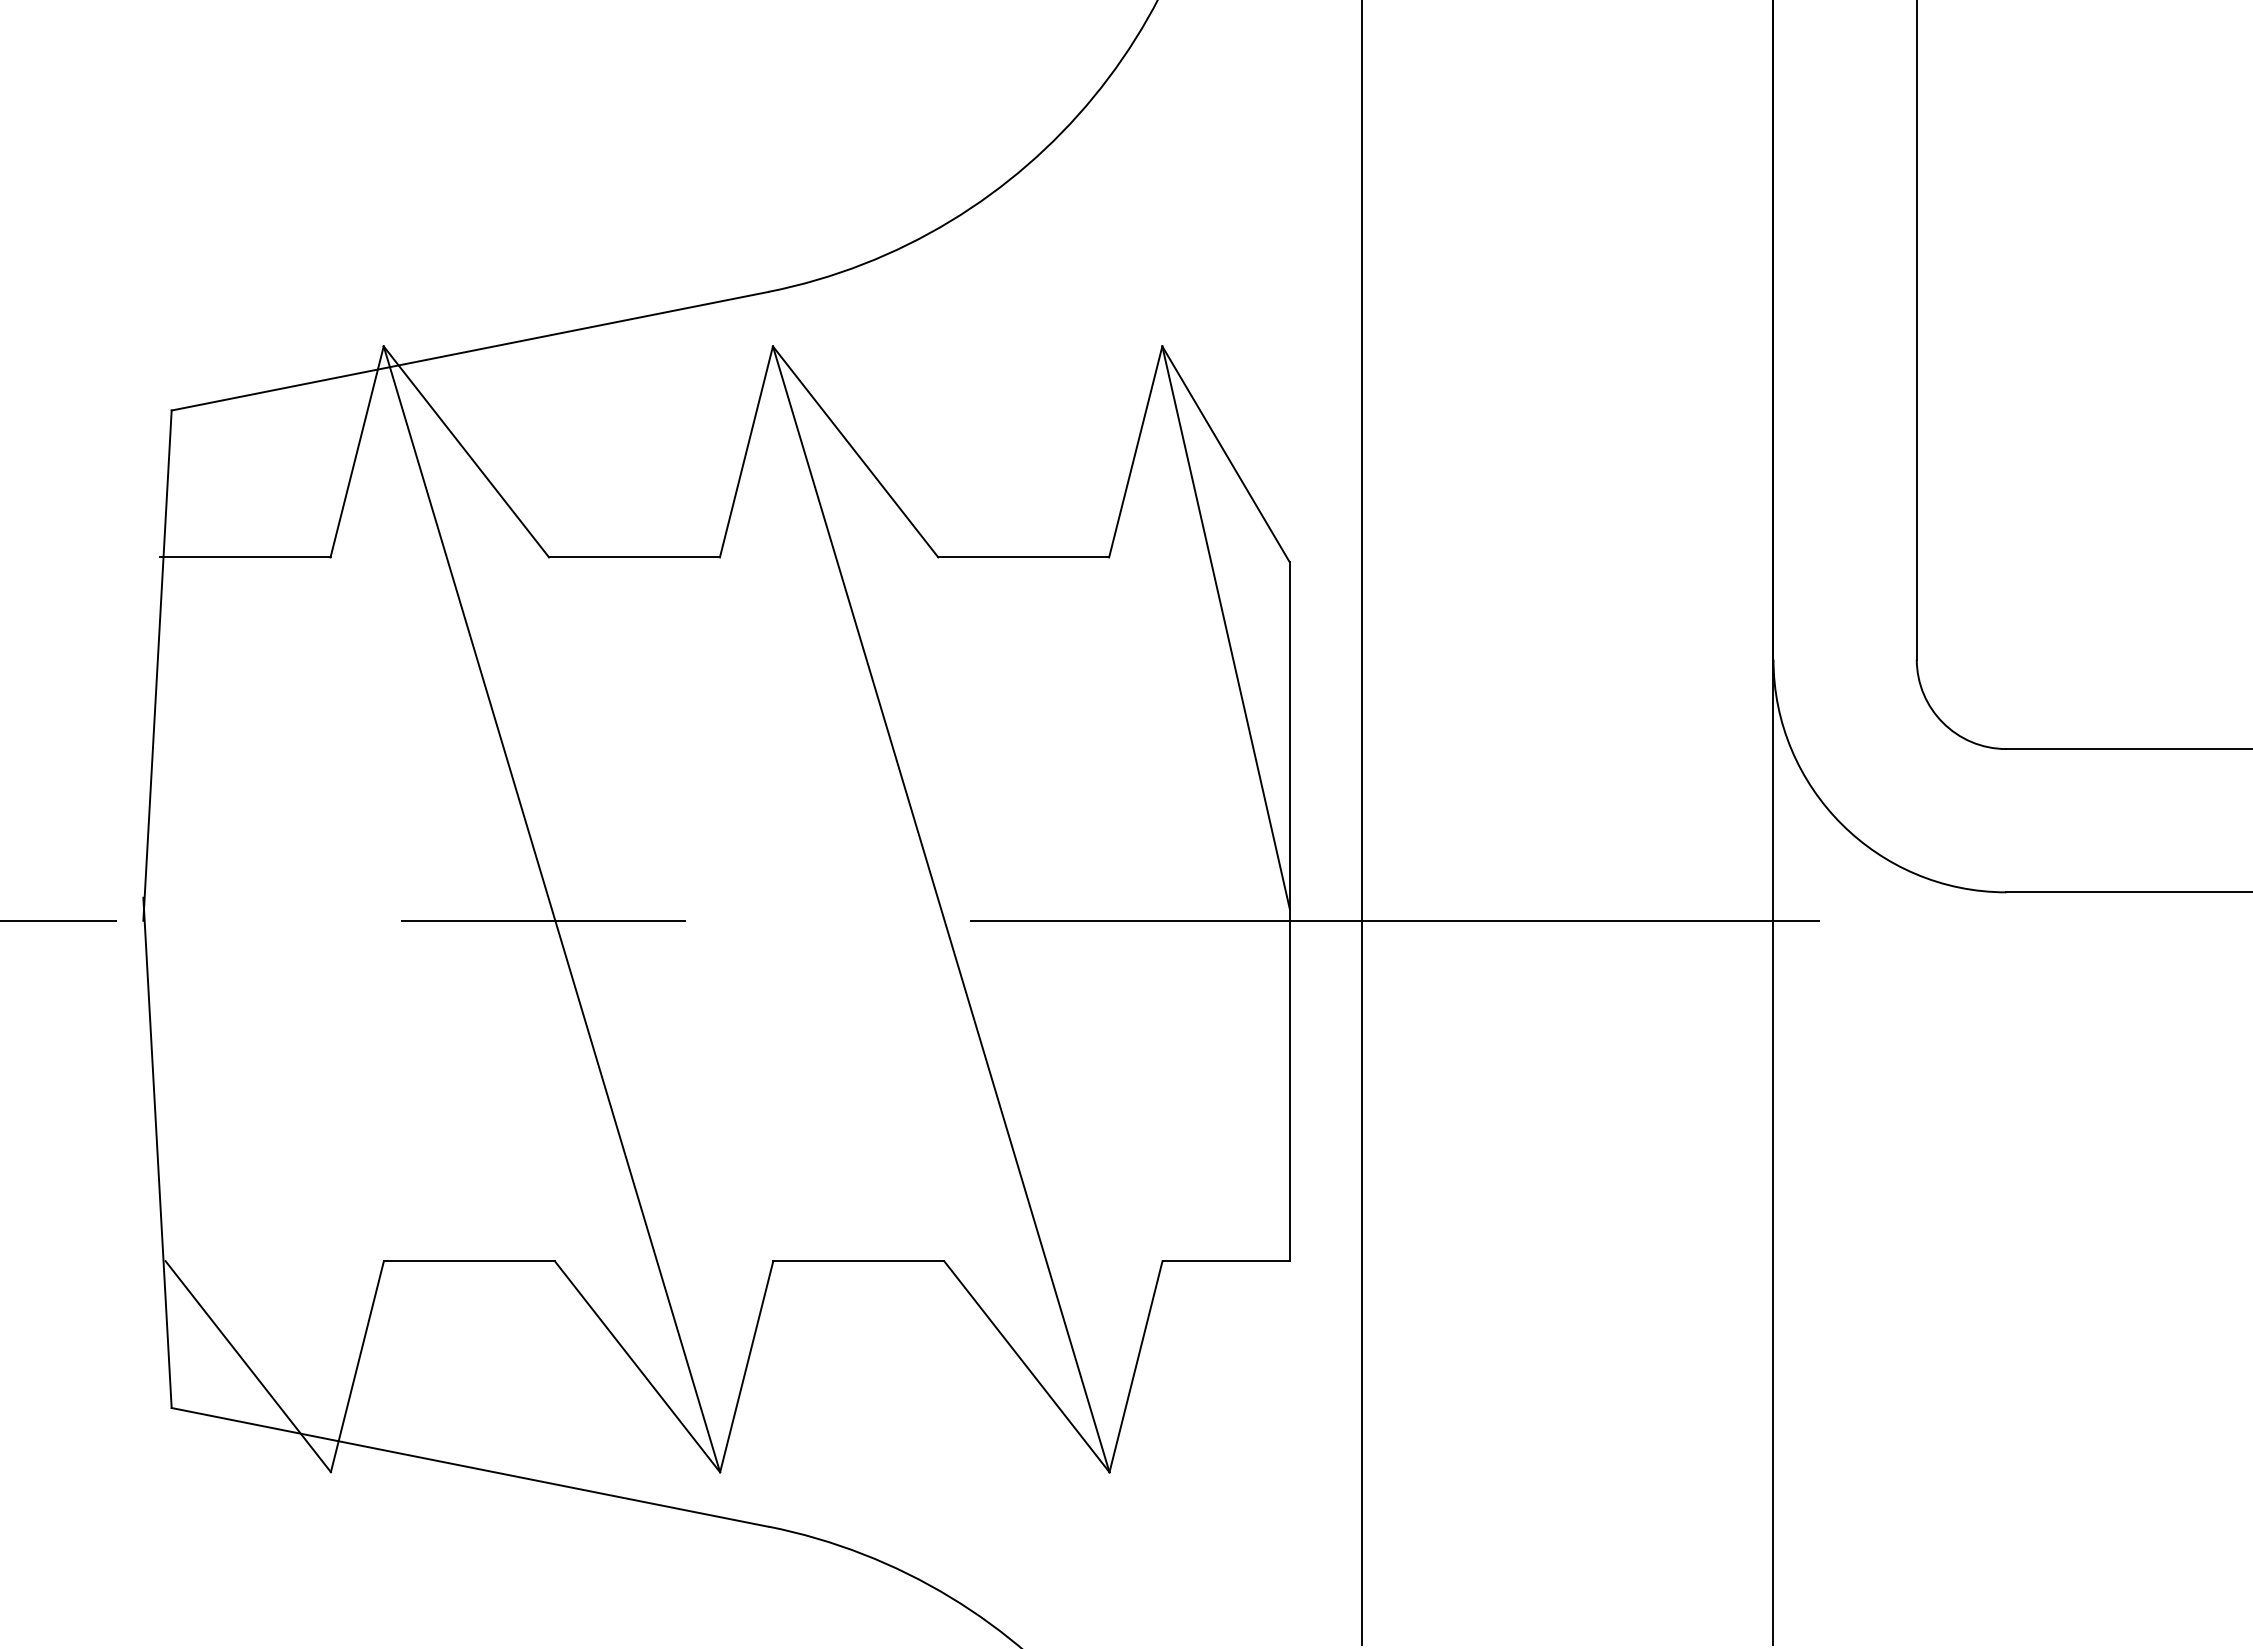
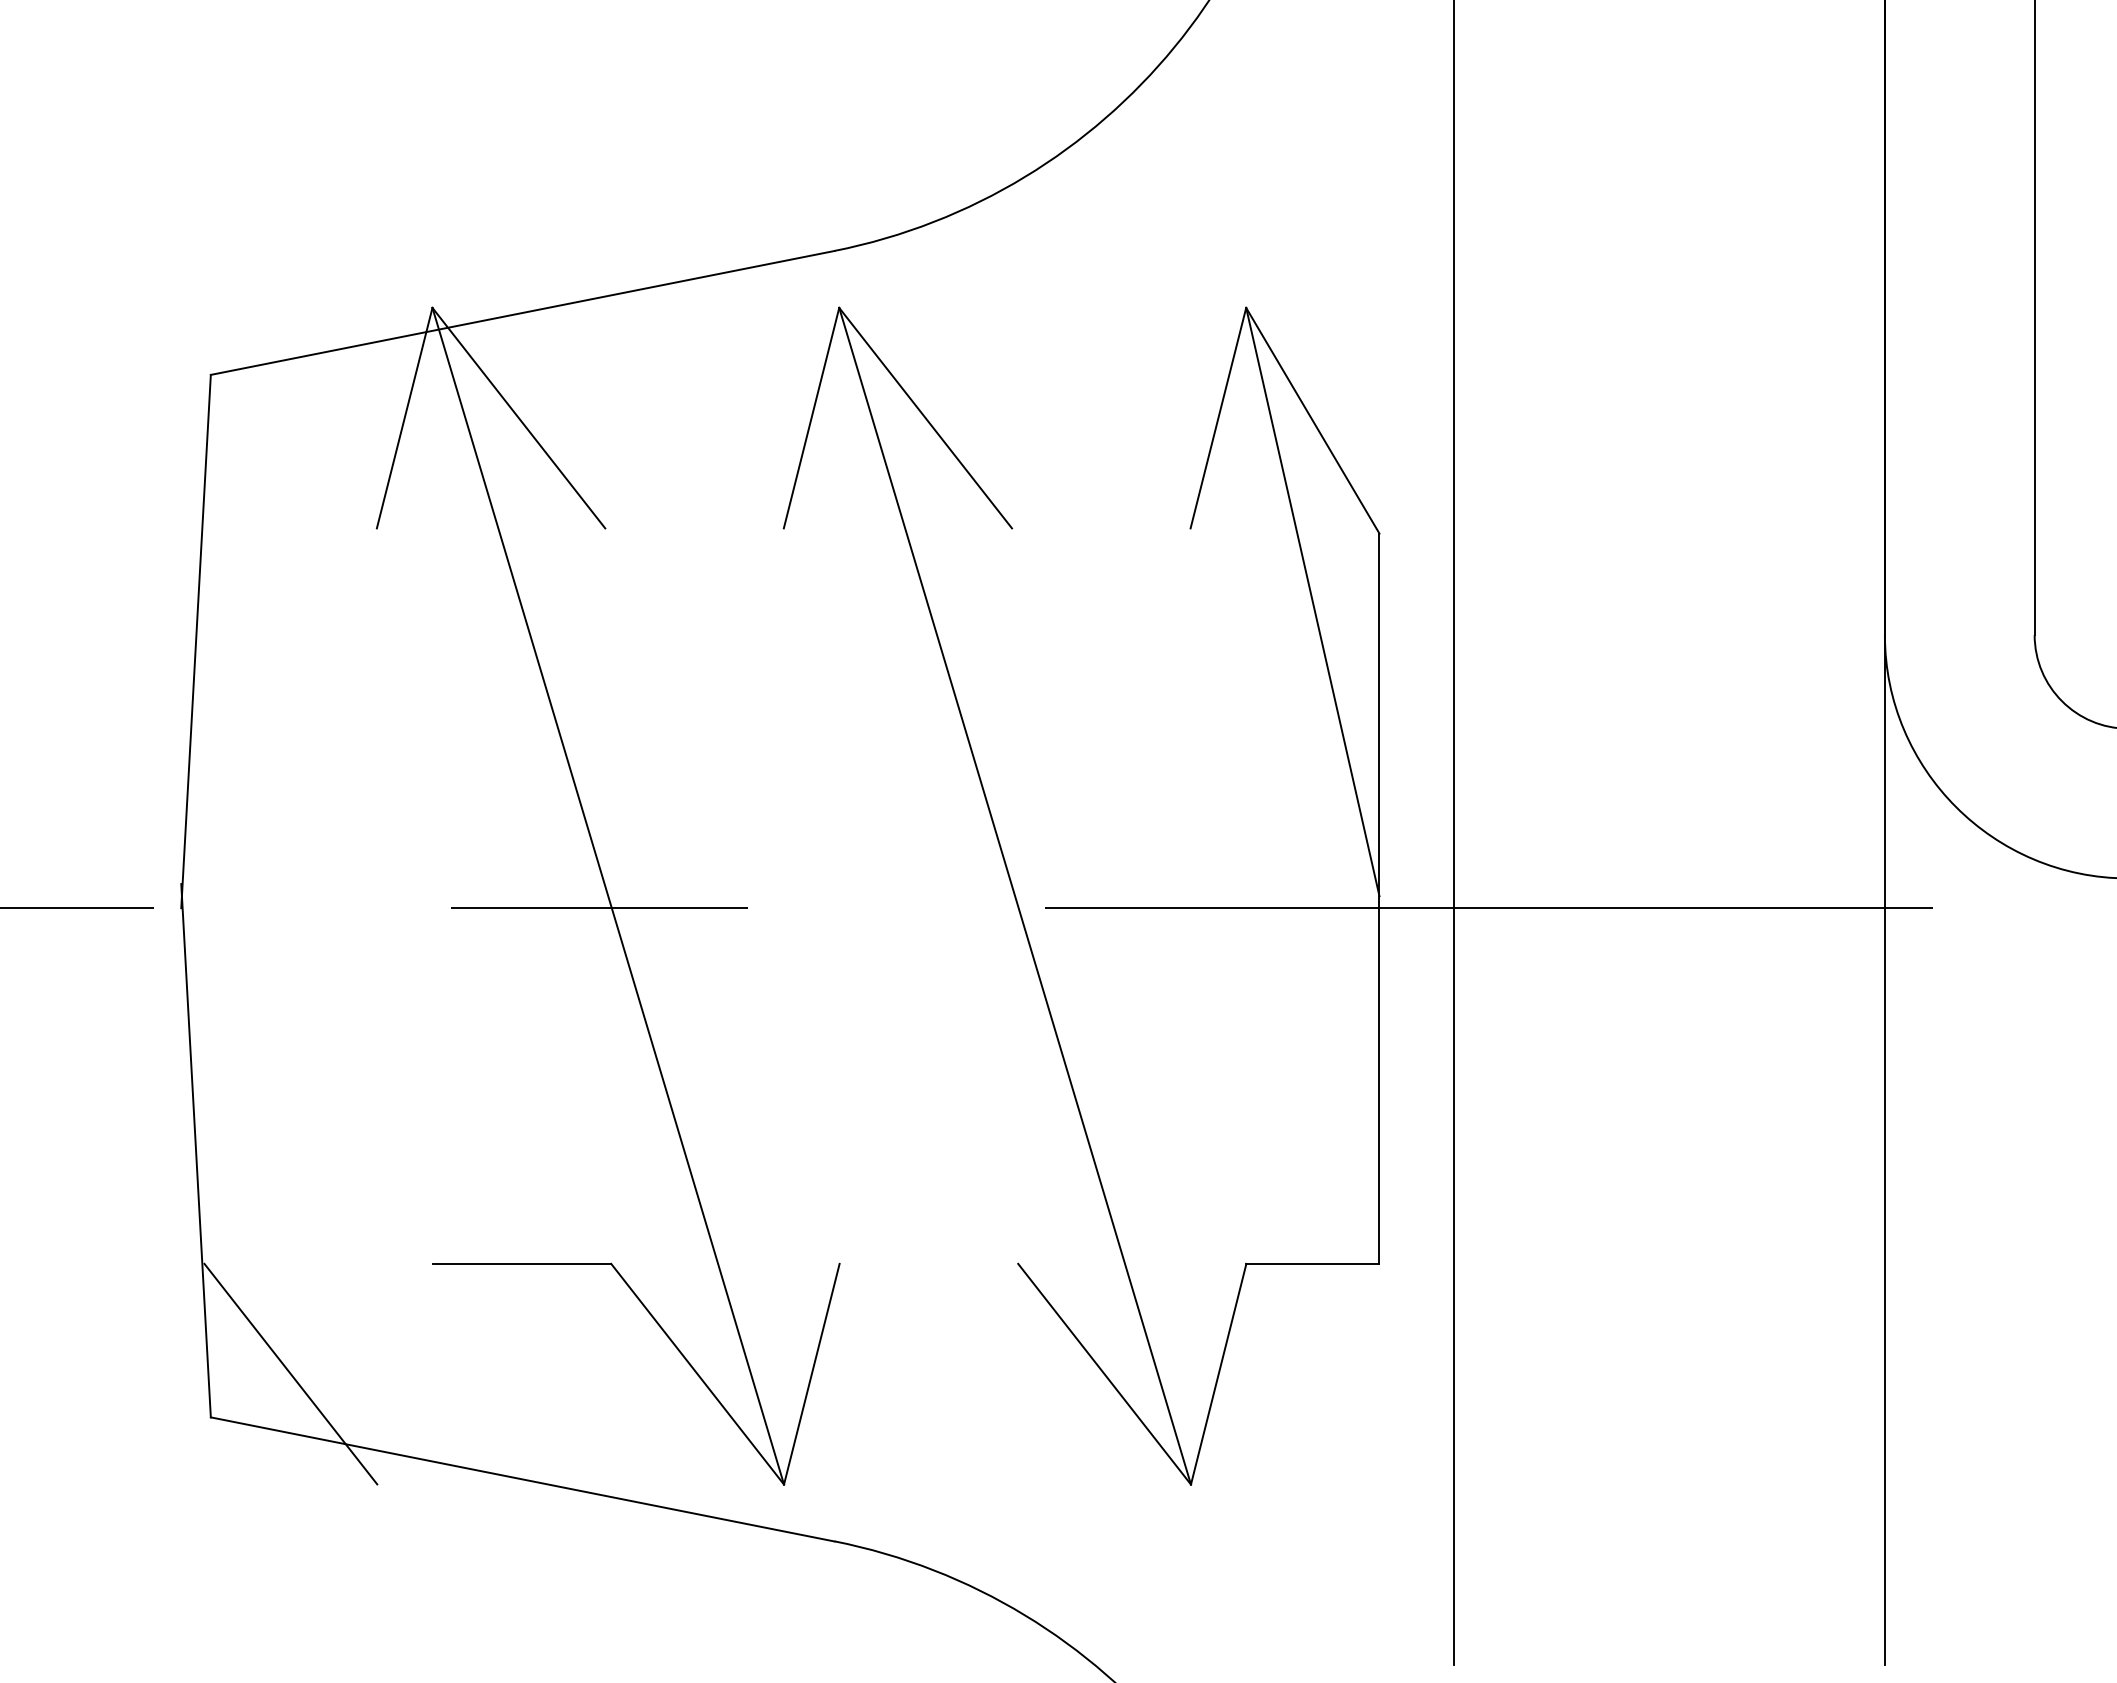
line: (244, 557) -> (286, 528), removed
line: (634, 557) -> (694, 528), removed
line: (1023, 557) -> (1101, 528), removed
line: (858, 1261) -> (928, 1264), removed
line: (356, 1366) -> (404, 1373), removed

